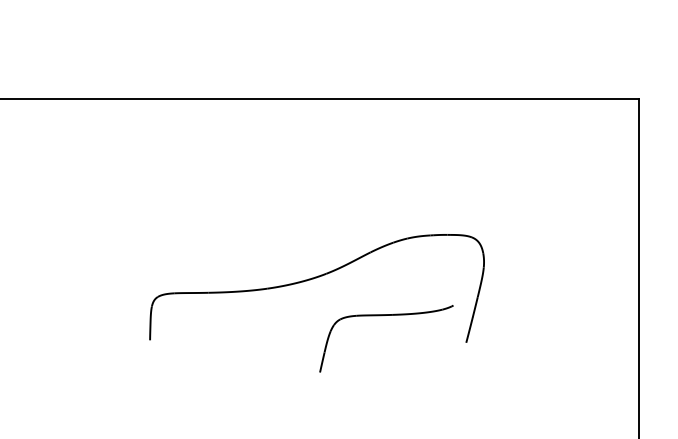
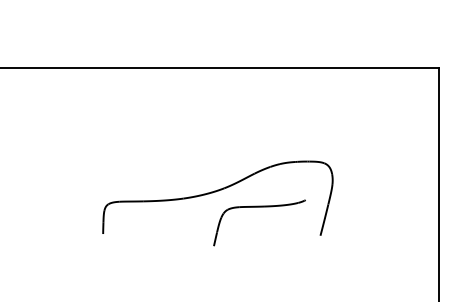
part: (386, 316) -> (259, 207), moved

